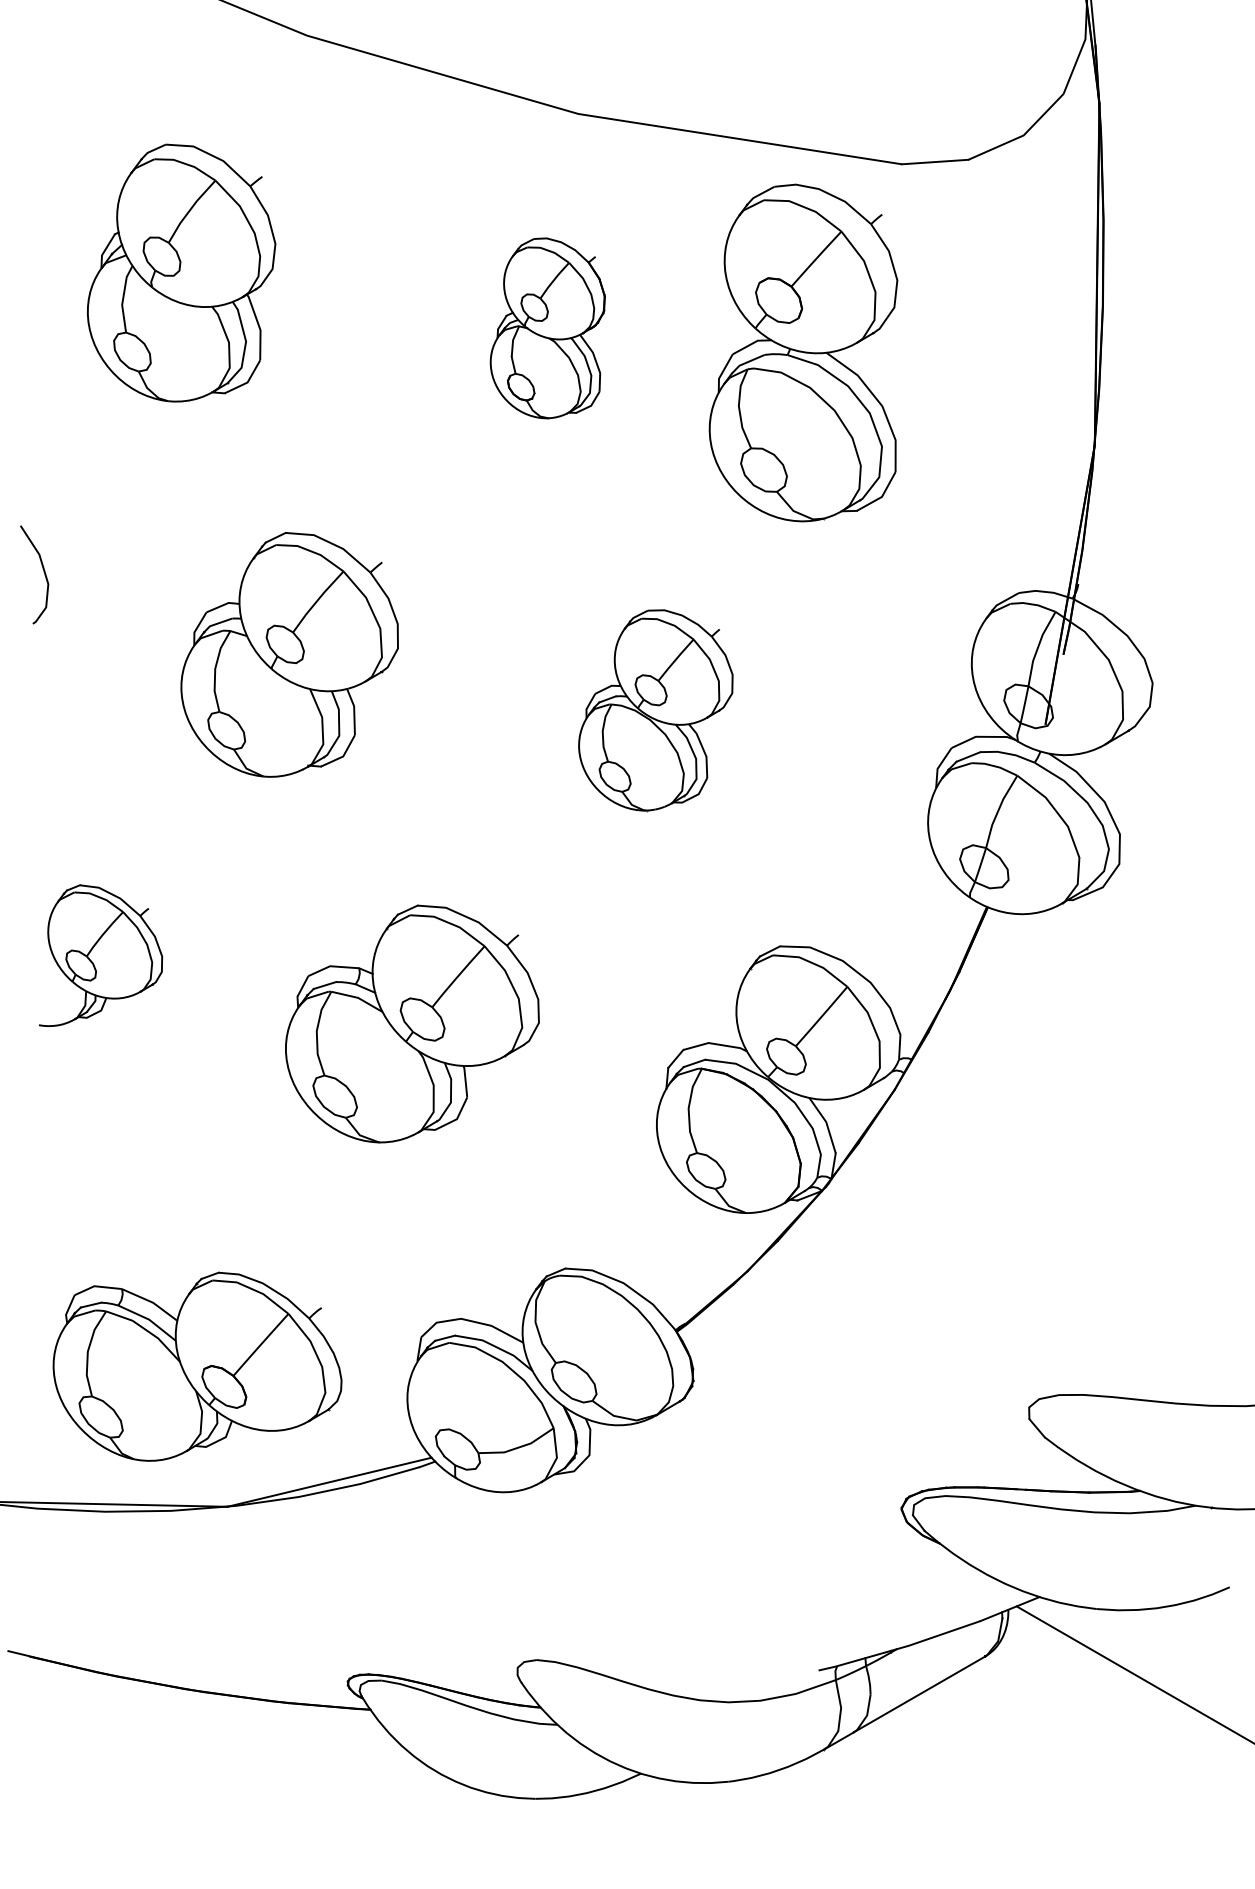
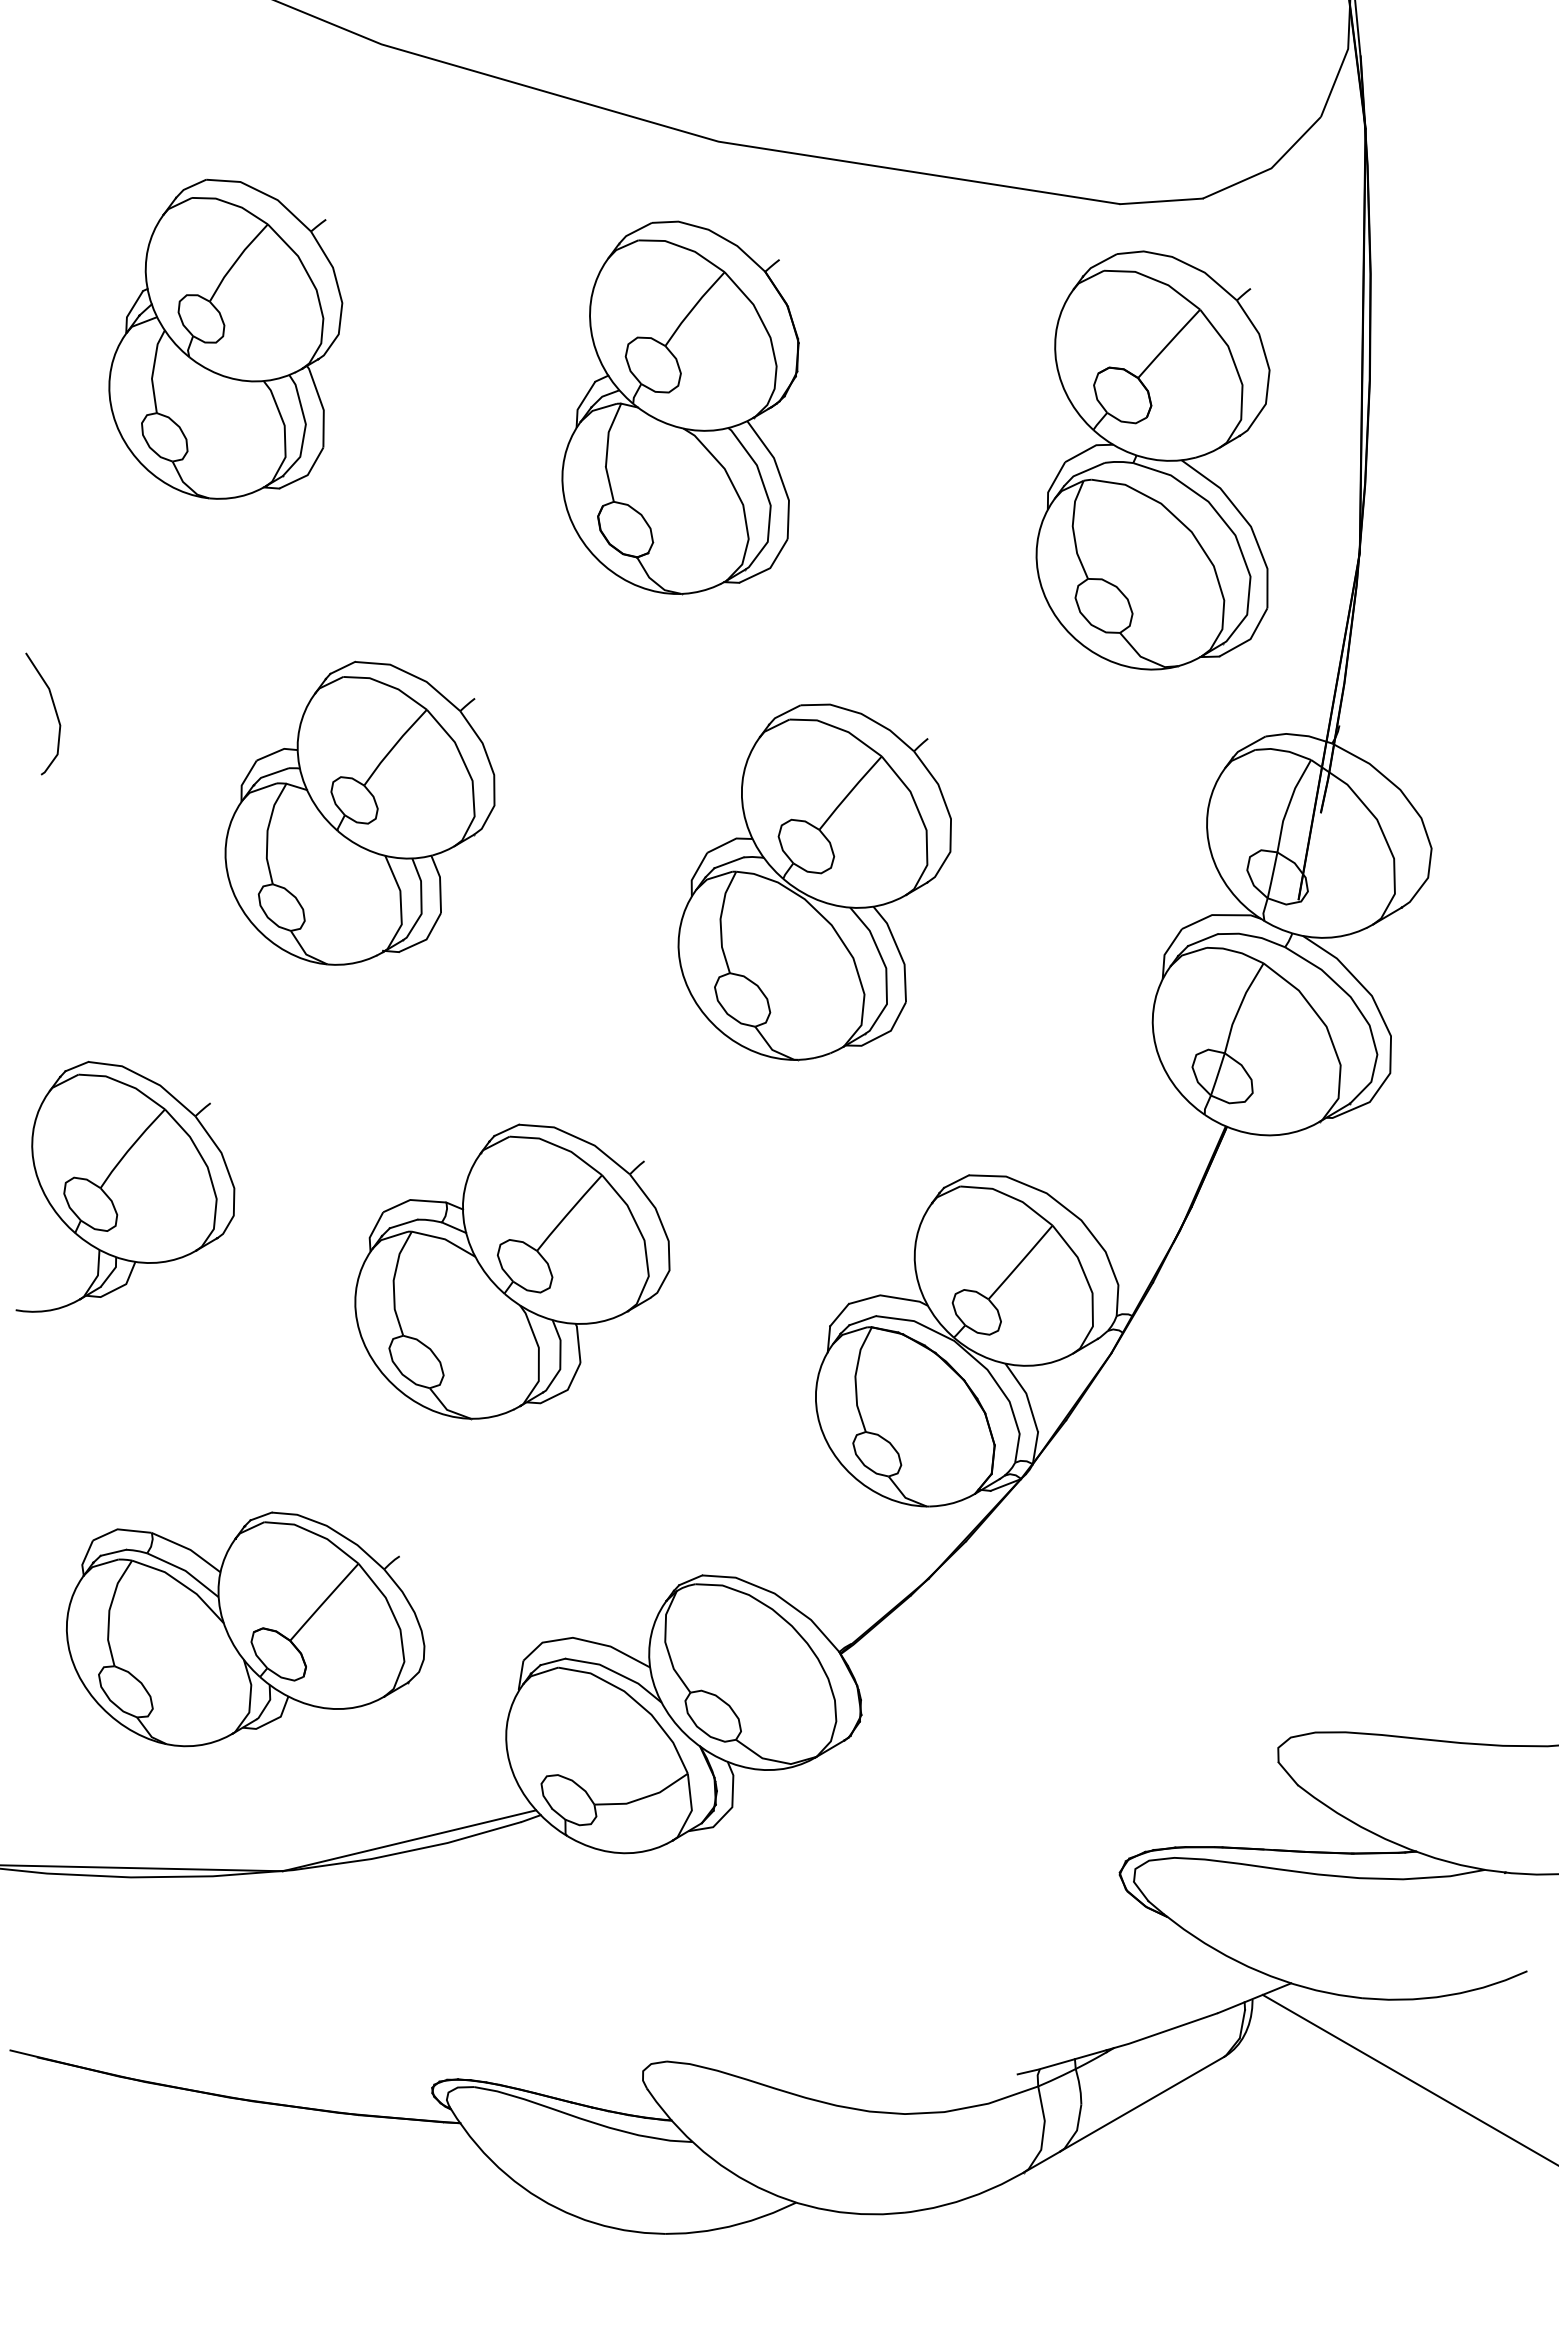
part: (547, 328) -> (680, 407), size x1.67
part: (803, 353) -> (1152, 460), moved
part: (655, 710) -> (814, 882), size x1.43
part: (100, 955) -> (125, 1186), size x1.43
part: (197, 1366) -> (245, 1629), moved

